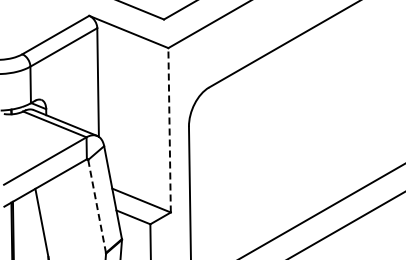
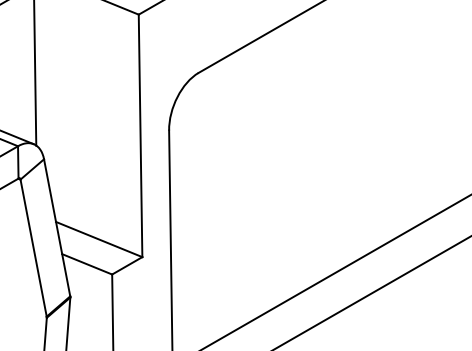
line: (169, 129) -> (140, 134), dashed -> solid
line: (97, 206) -> (34, 248), dashed -> solid

